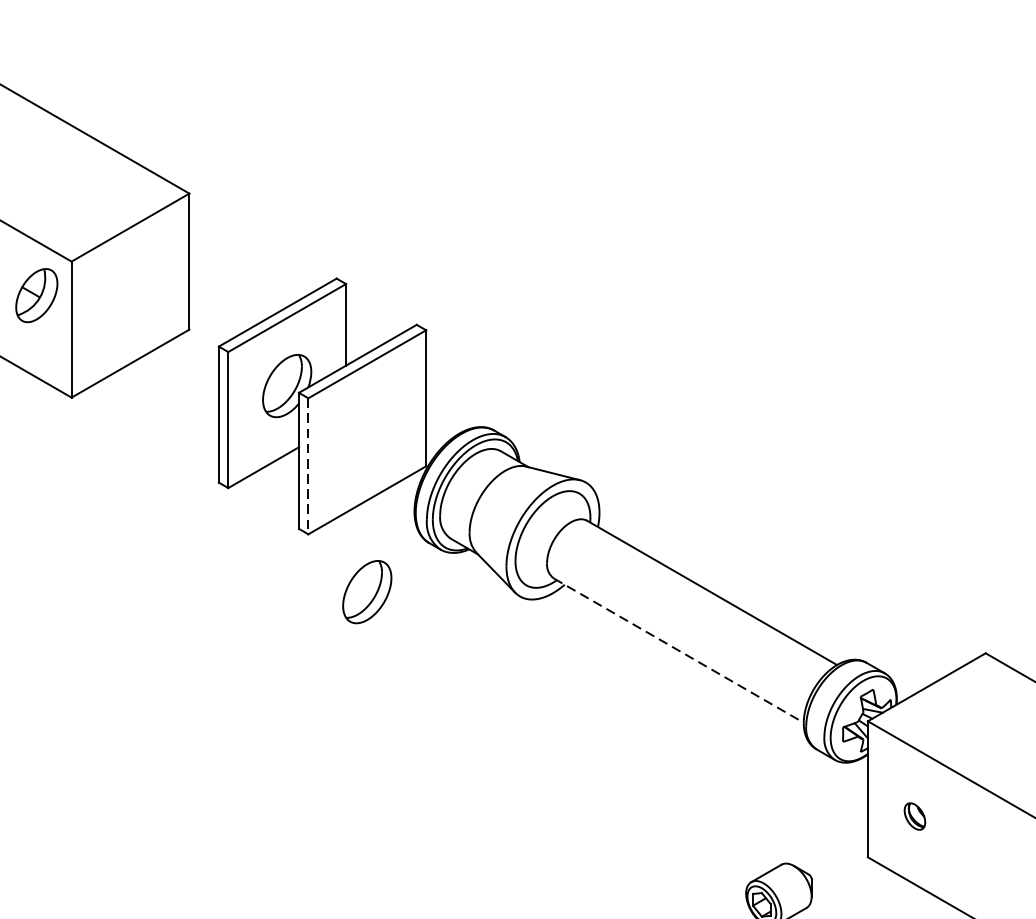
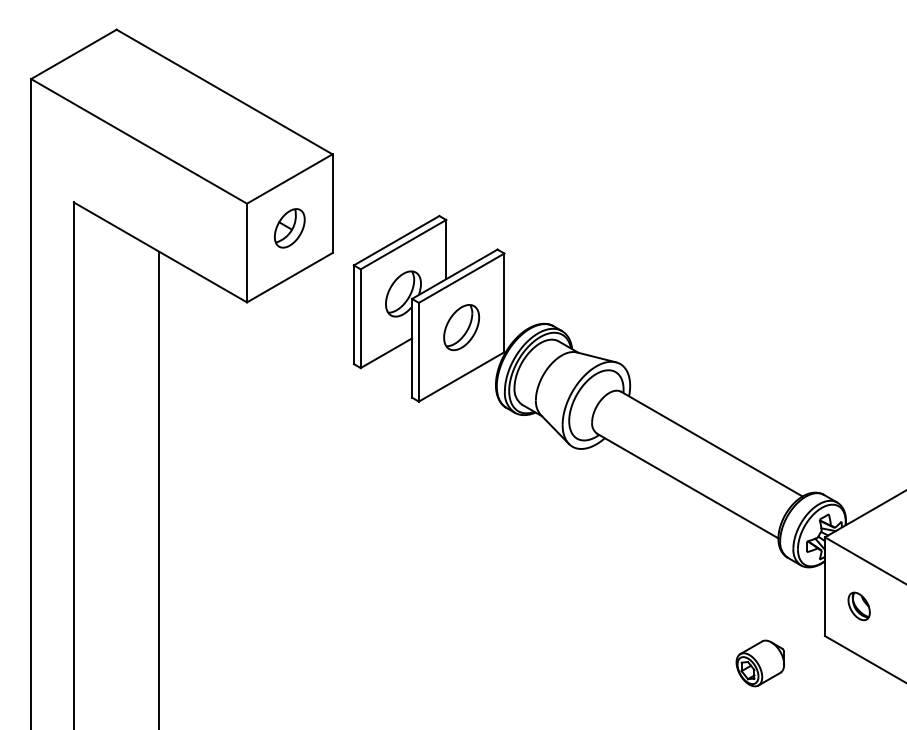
part: (36, 295) -> (289, 228), moved
line: (307, 466) -> (418, 352), dashed -> solid
part: (367, 592) -> (461, 327), moved
line: (678, 651) -> (687, 486), dashed -> solid
part: (914, 816) -> (858, 606), size x1.43

